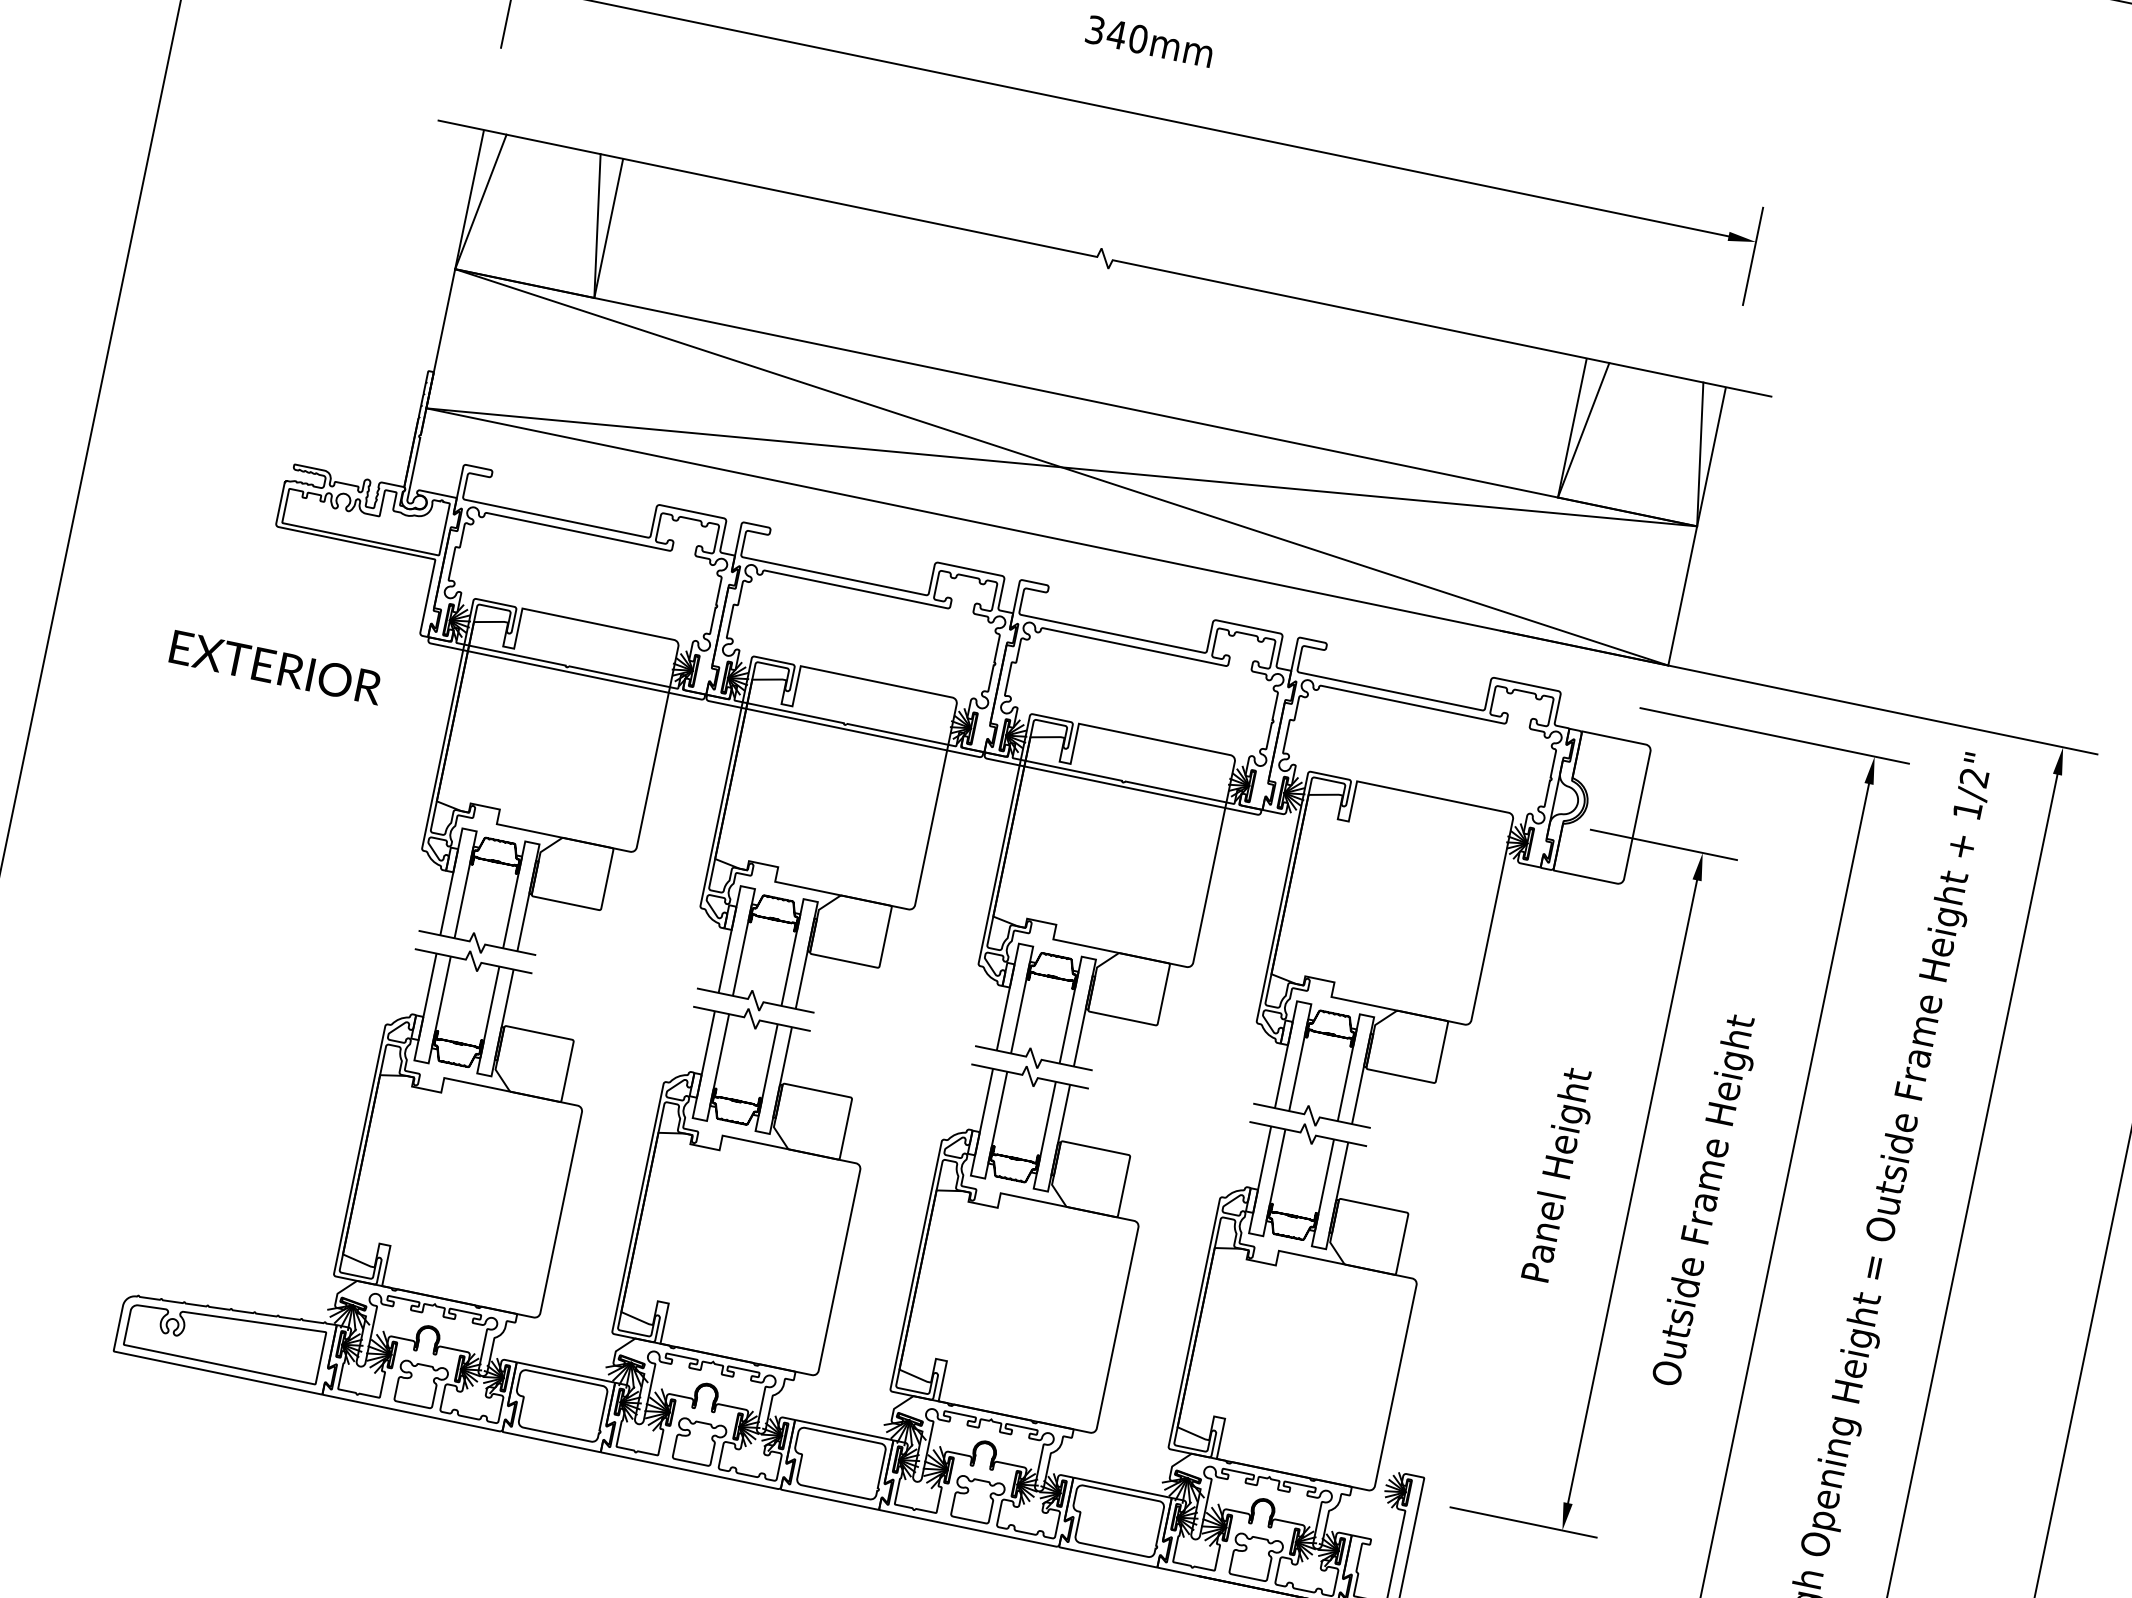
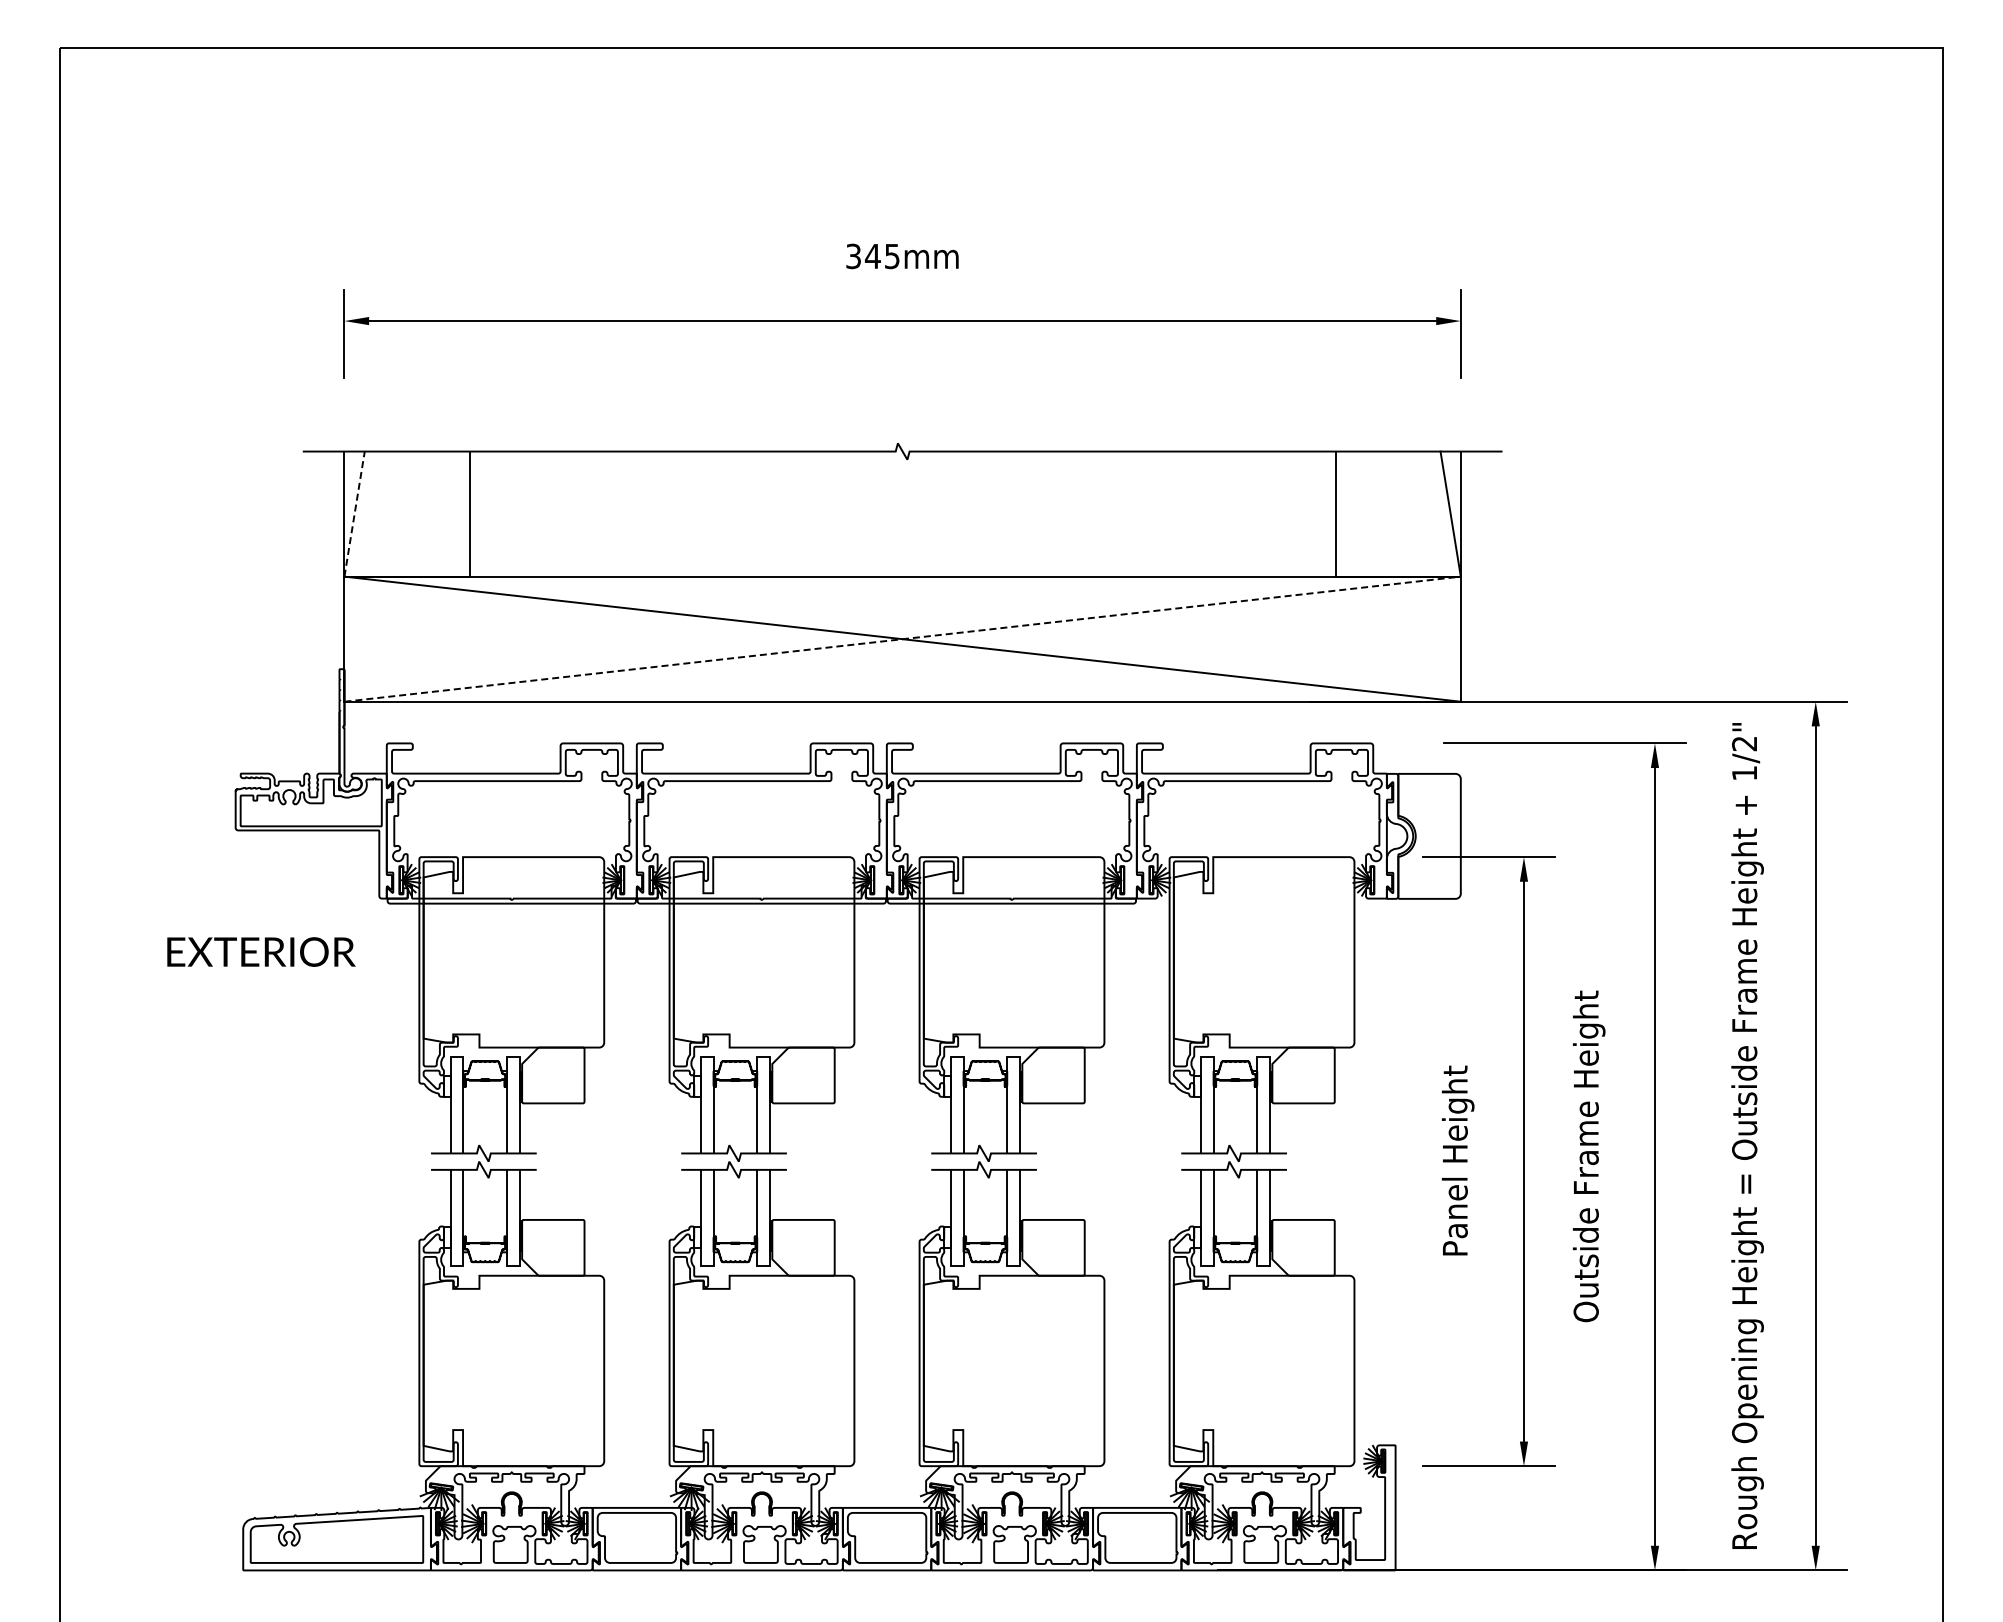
text: (1137, 39) -> (891, 256), 340mm -> 345mm
line: (480, 201) -> (354, 513), solid -> dashed
line: (597, 225) -> (459, 513), removed
line: (1583, 429) -> (1345, 513), removed
line: (1061, 467) -> (902, 639), solid -> dashed

